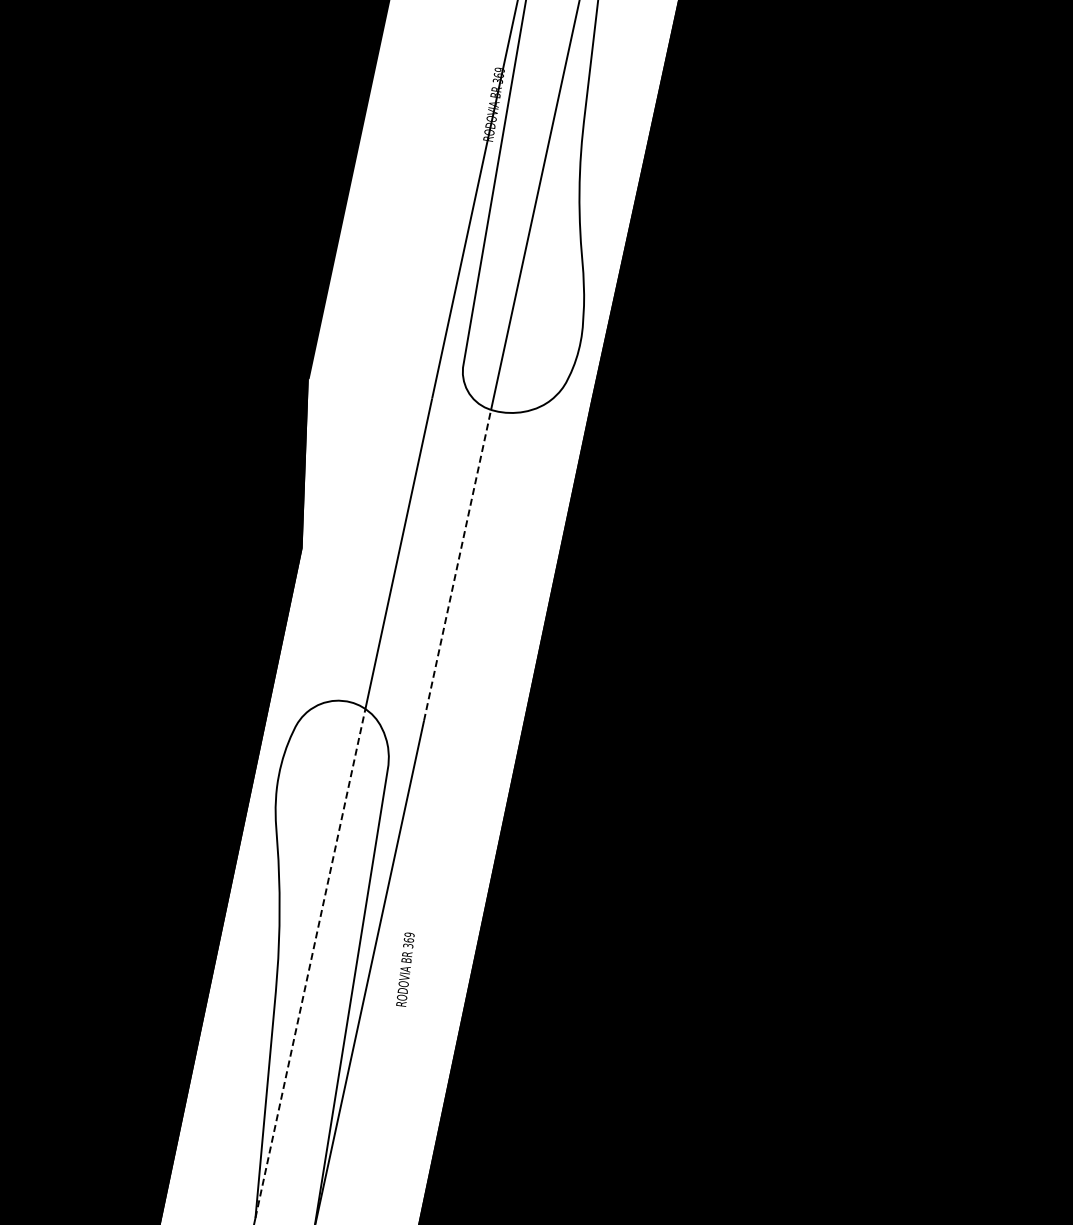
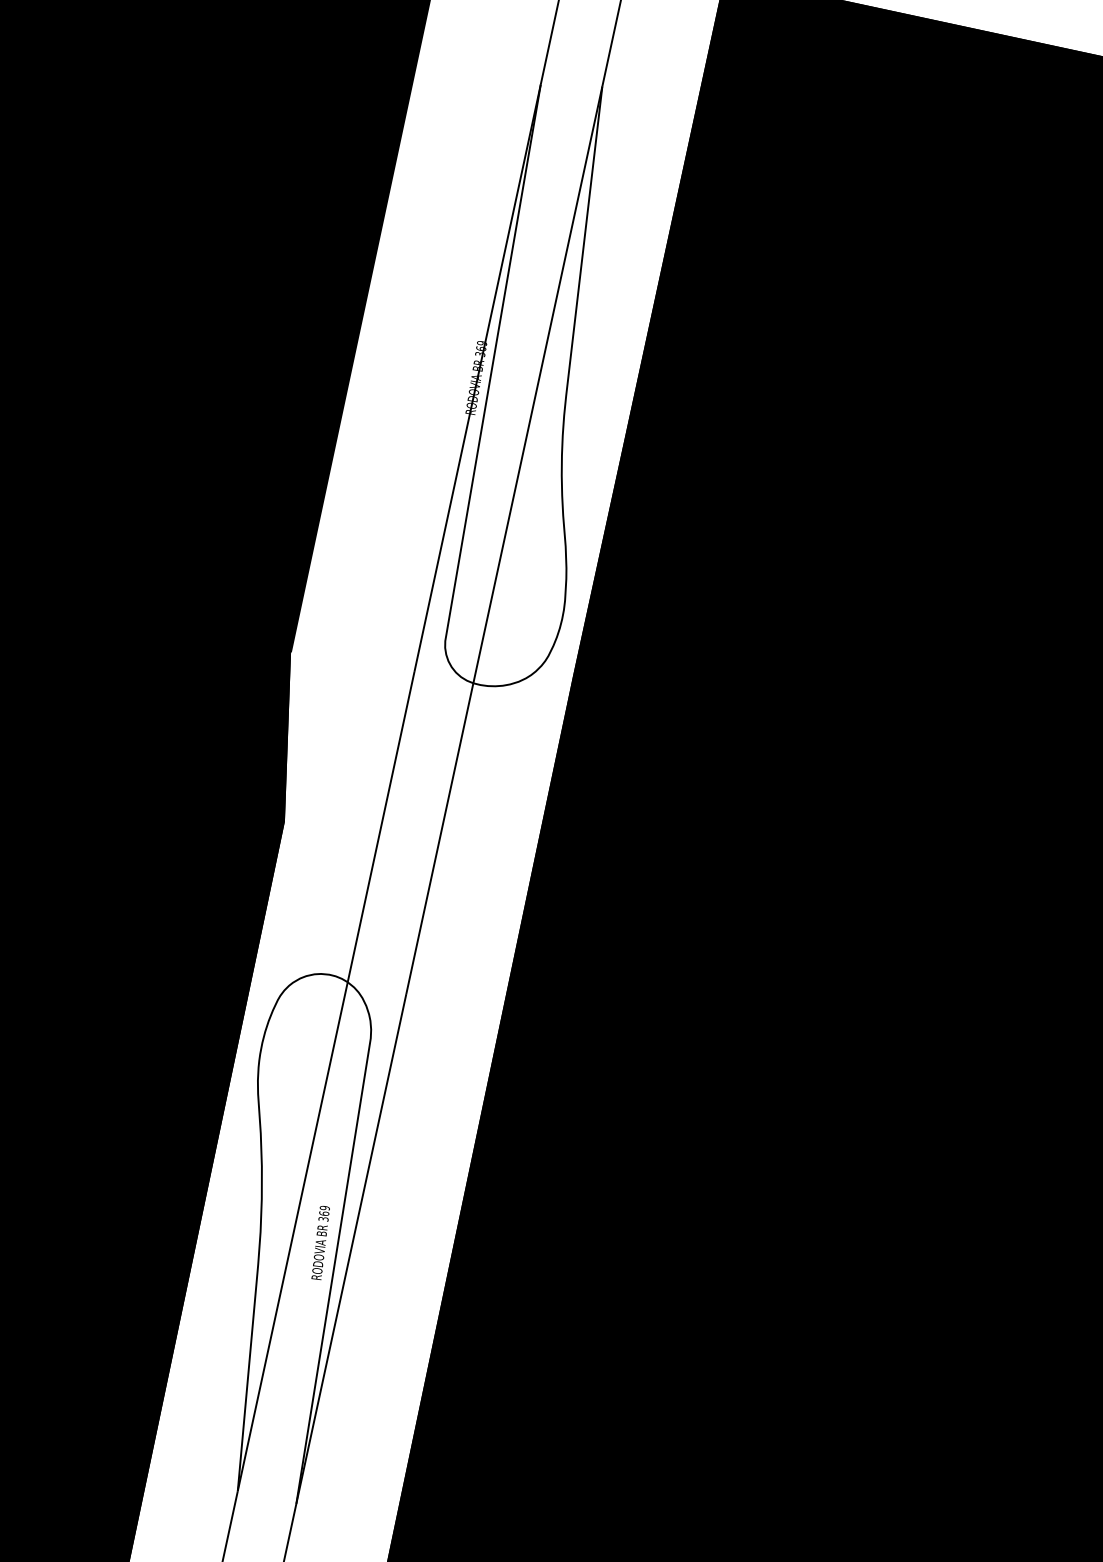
line: (457, 565) -> (439, 838), dashed -> solid
line: (310, 963) -> (292, 1236), dashed -> solid
text: (405, 970) -> (320, 1243), moved

